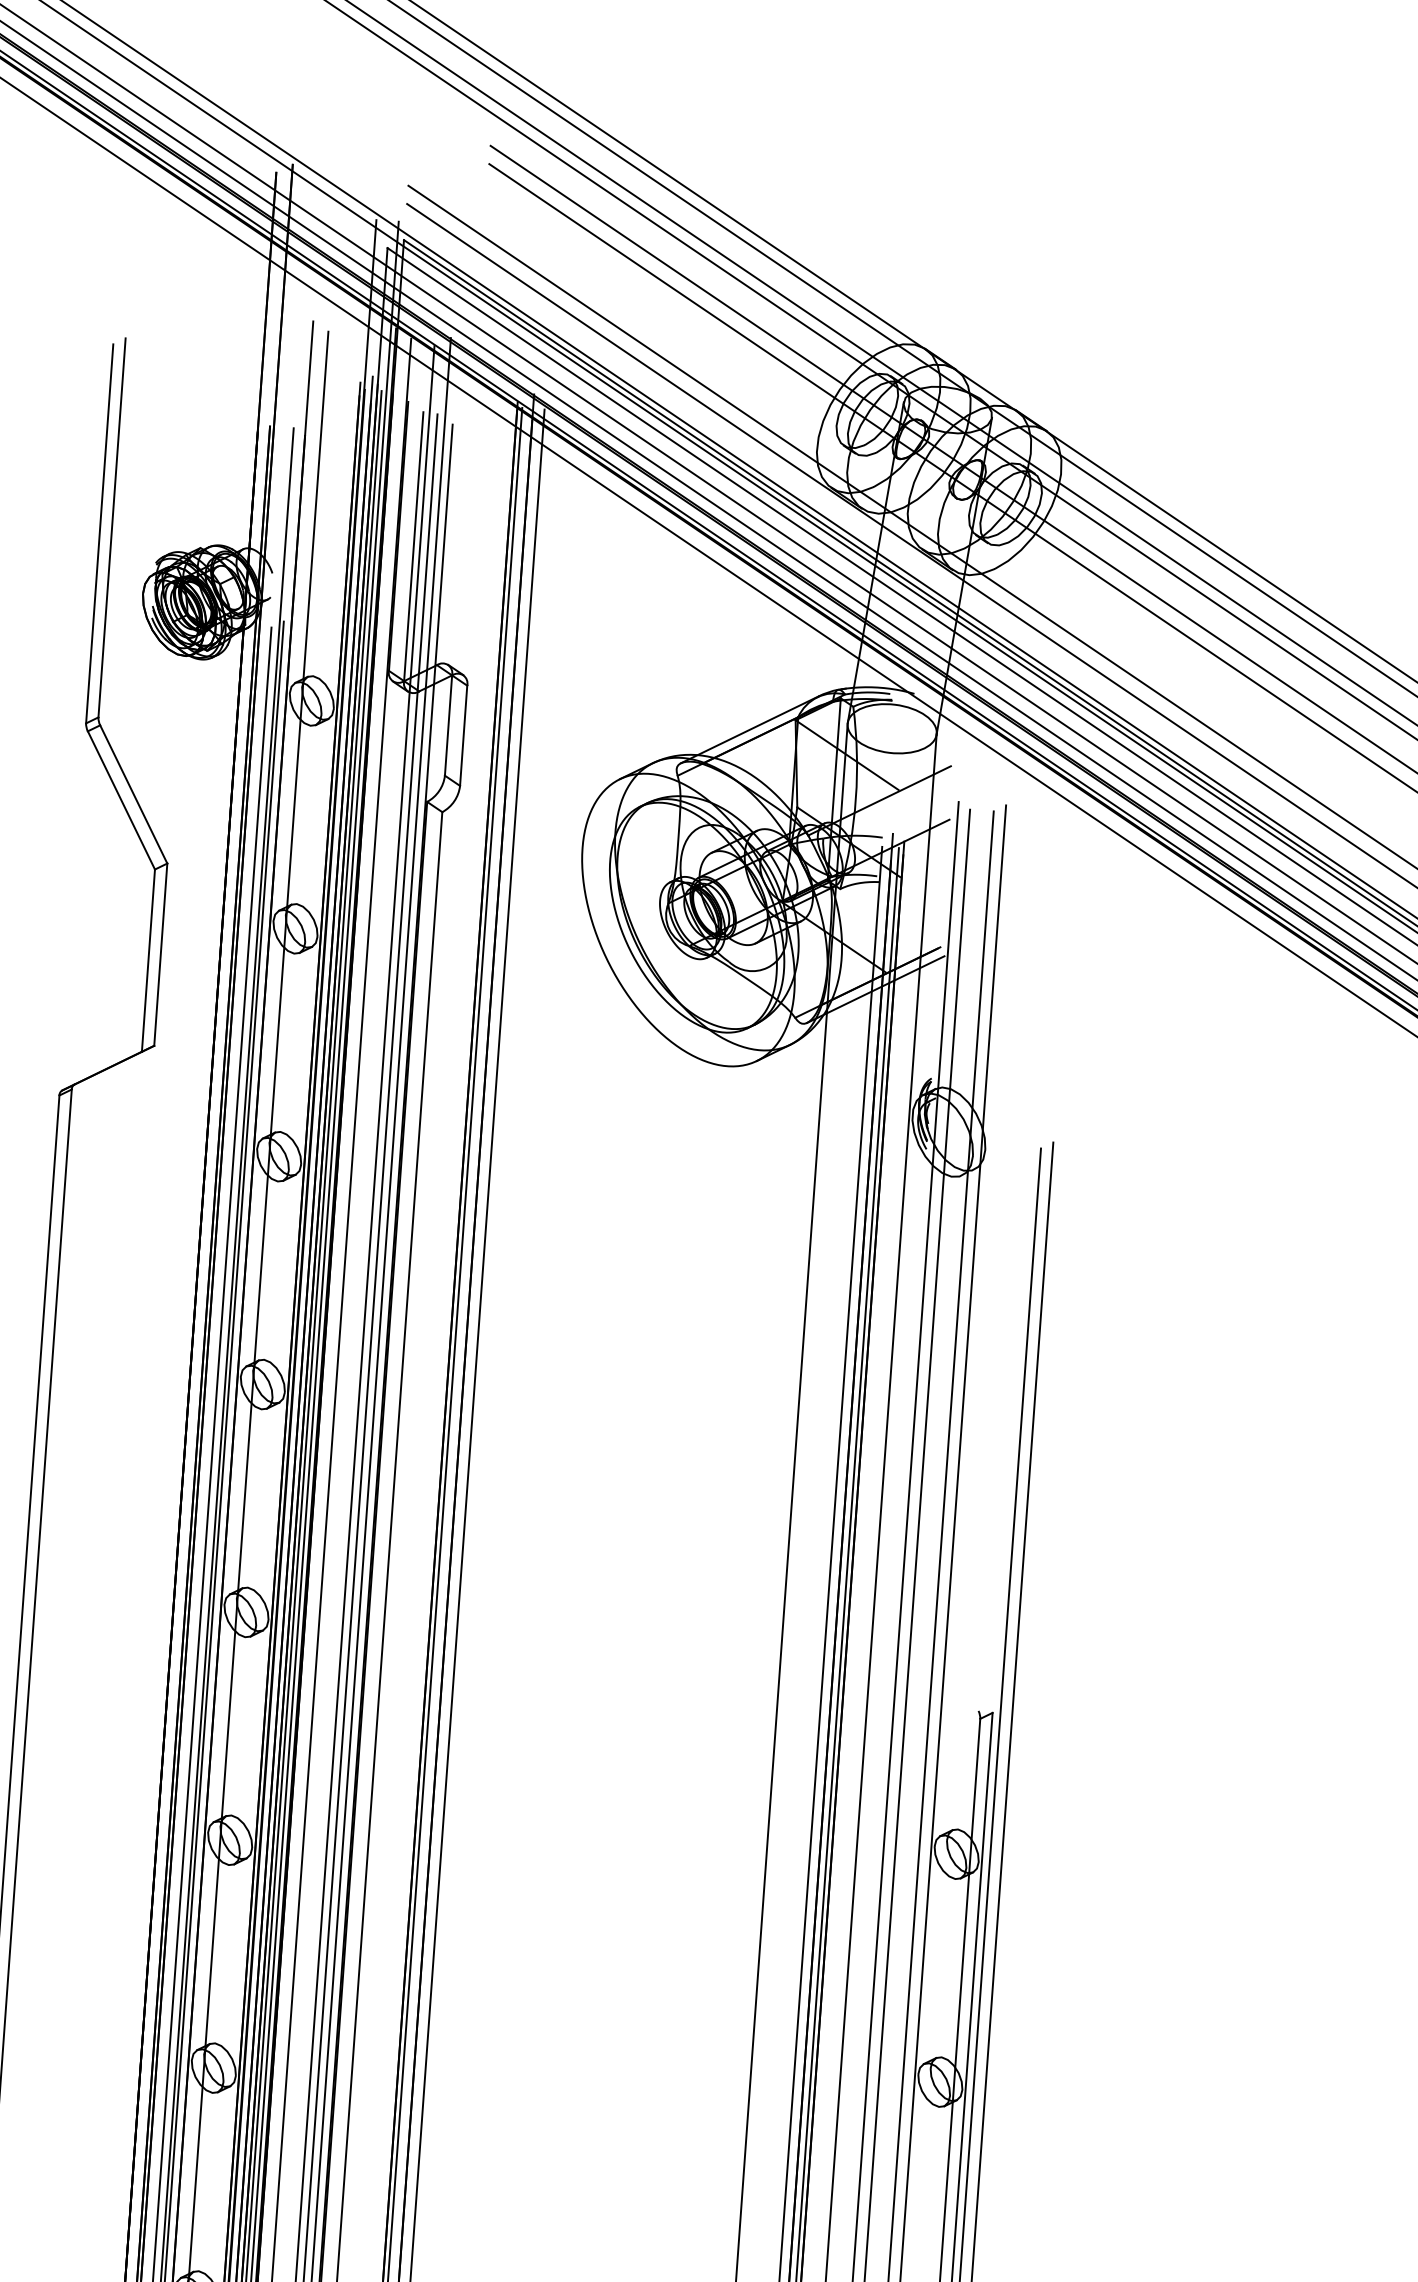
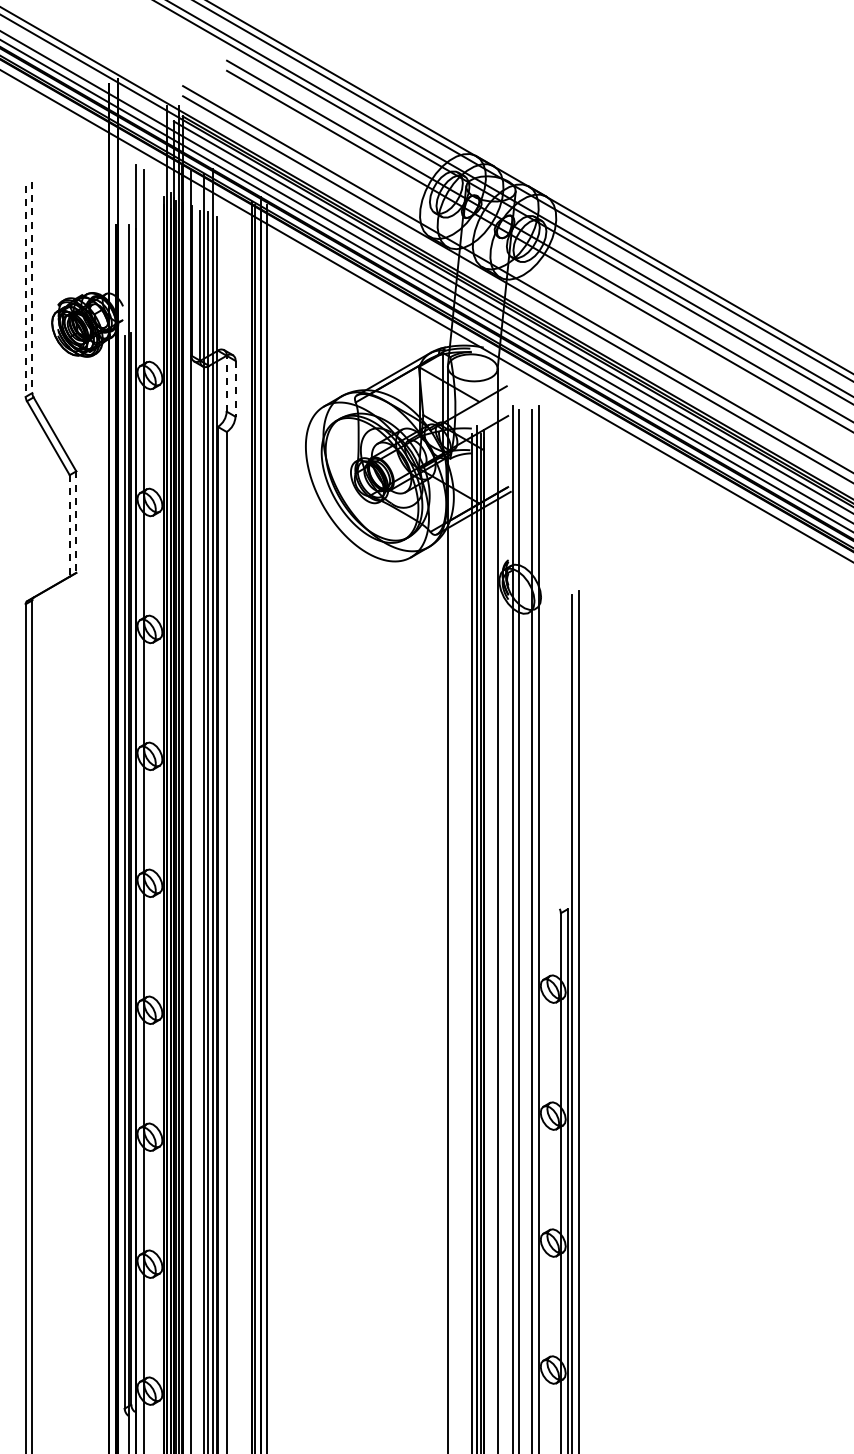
line: (112, 527) -> (32, 287), solid -> dashed
line: (99, 534) -> (25, 291), solid -> dashed
line: (448, 725) -> (226, 383), solid -> dashed
line: (463, 735) -> (235, 388), solid -> dashed
line: (161, 955) -> (76, 522), solid -> dashed
line: (148, 959) -> (69, 525), solid -> dashed

